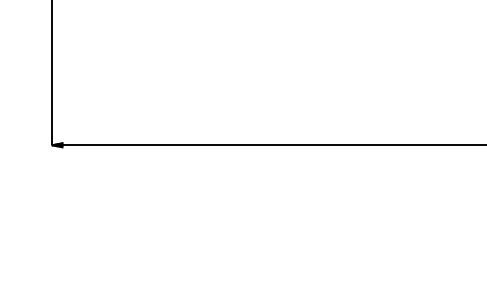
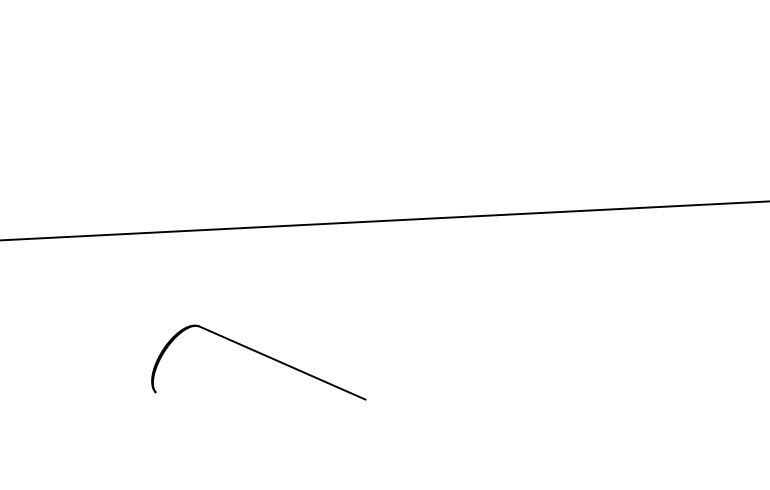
part: (234, 219) -> (257, 362), added

